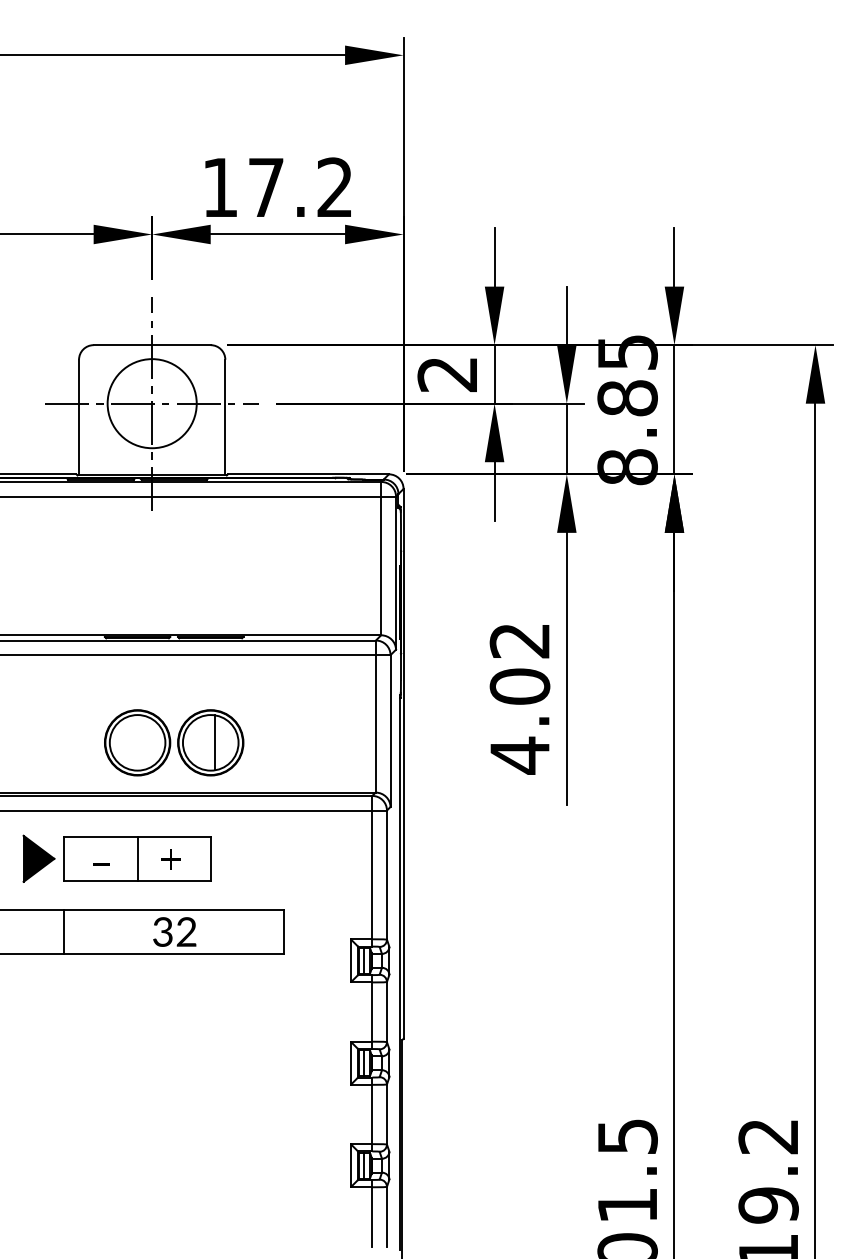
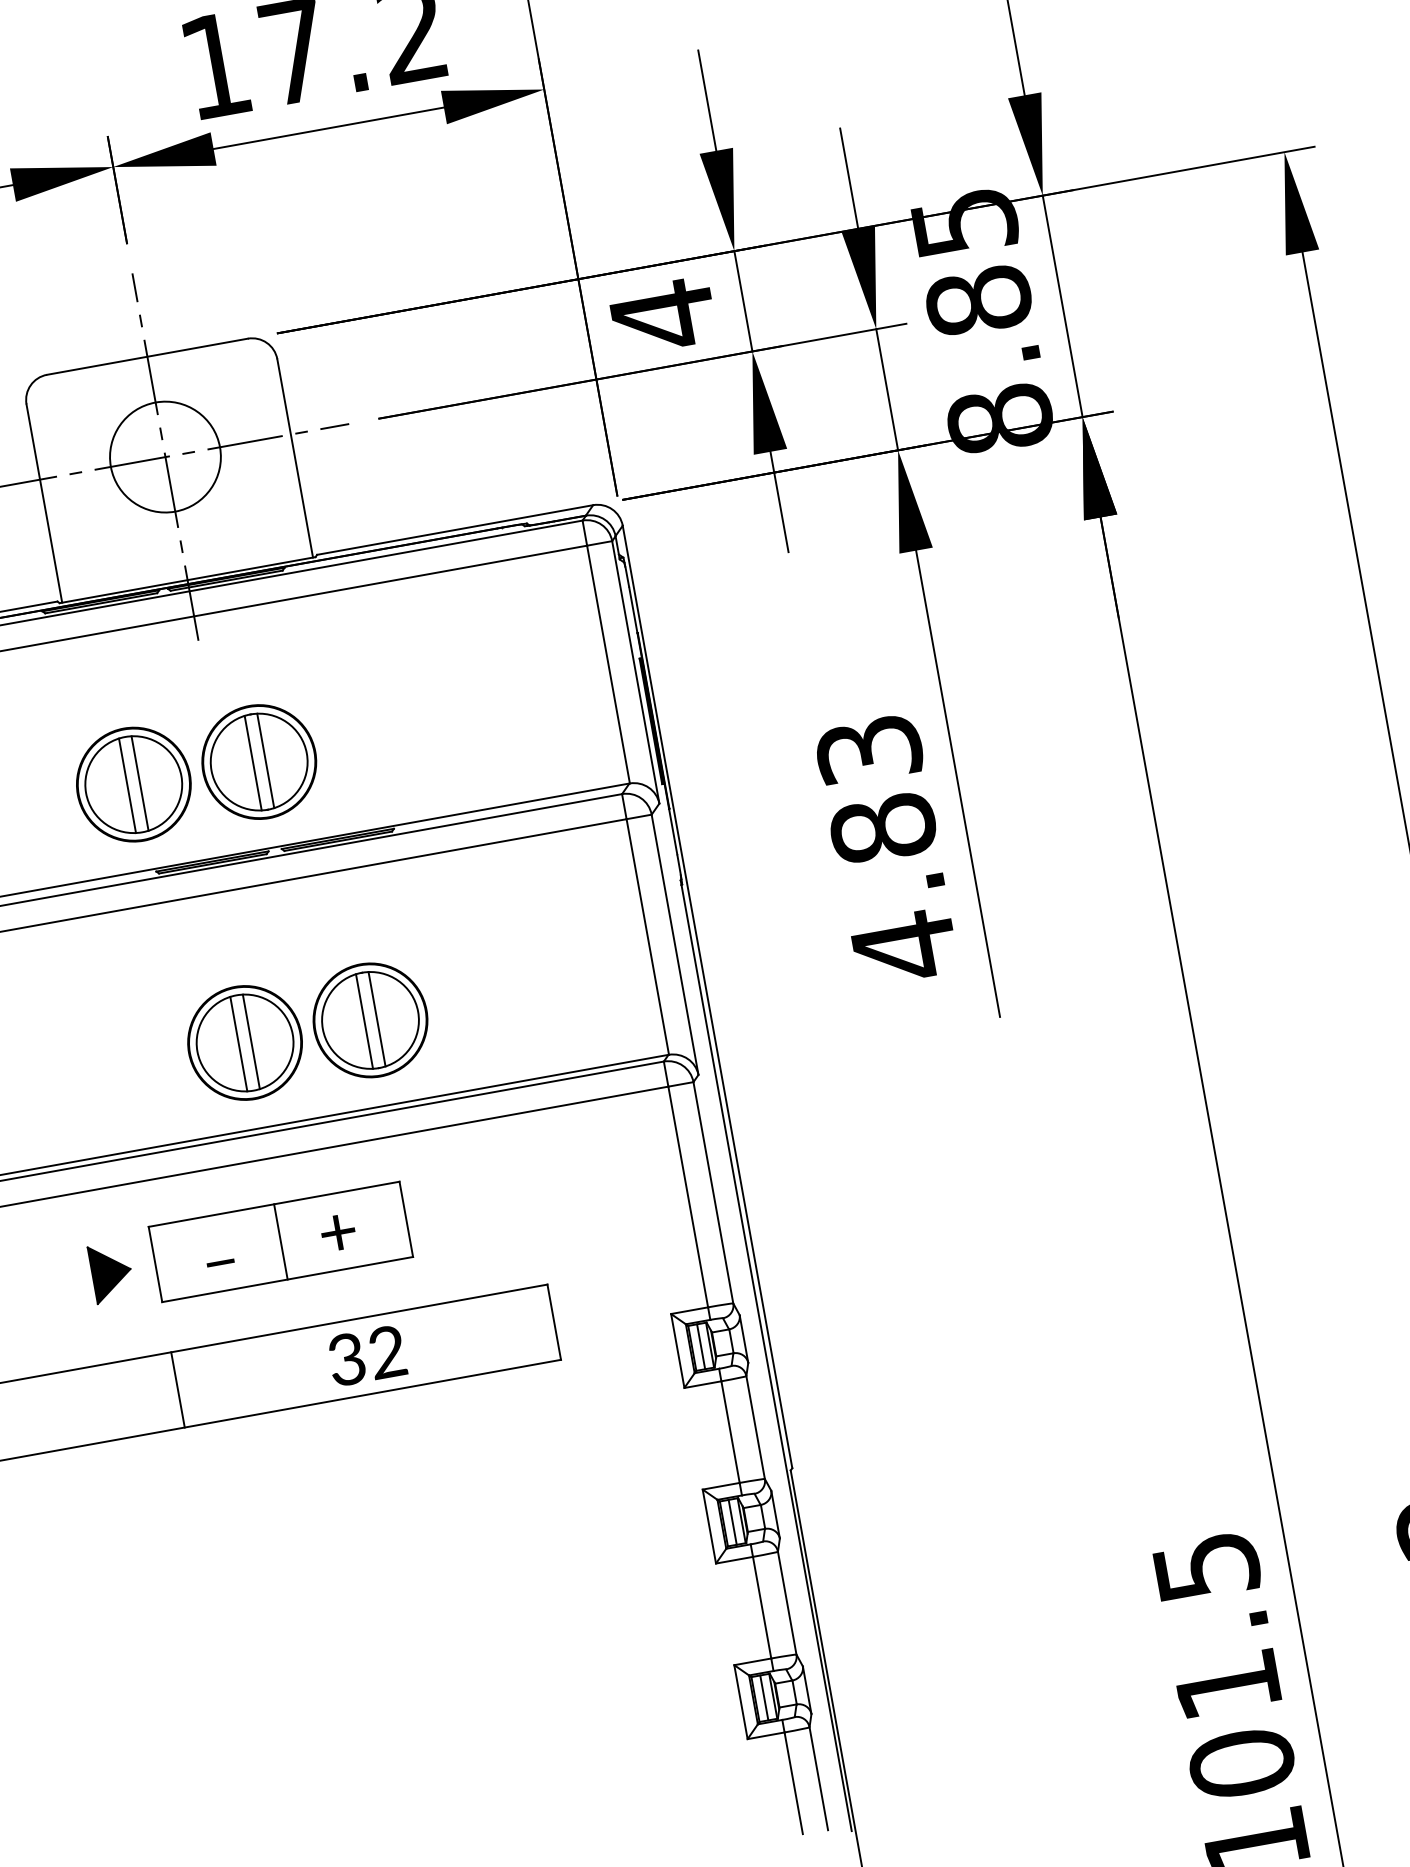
text: (446, 374) -> (661, 316), 2 -> 4
circle: (152, 403) -> (165, 456), size x0.71
part: (137, 585) -> (196, 773), added
text: (519, 663) -> (875, 789), 4.02 -> 4.83
line: (133, 742) -> (237, 1043), added
line: (141, 742) -> (251, 1041), added
line: (207, 742) -> (364, 1020), added
part: (38, 858) -> (110, 1271), size x0.71

